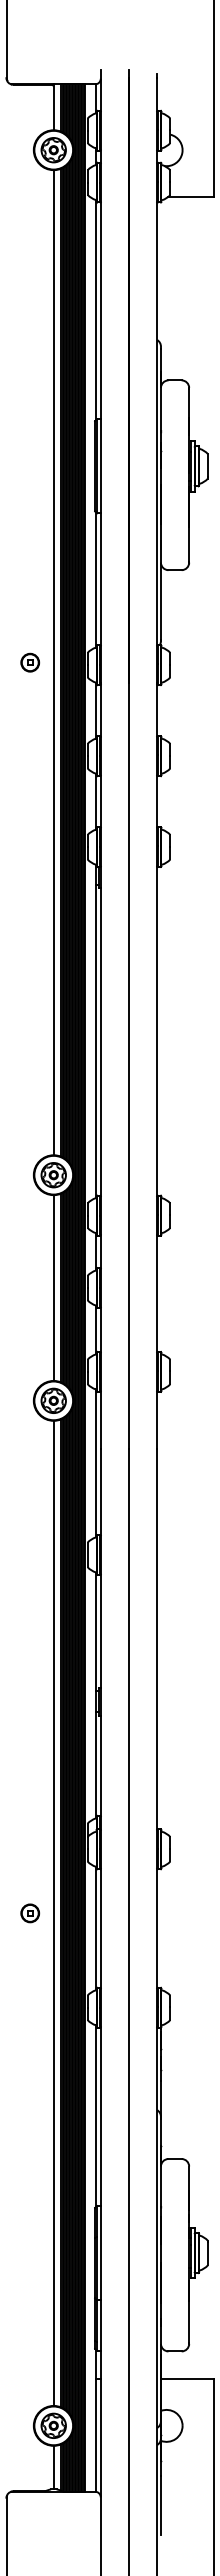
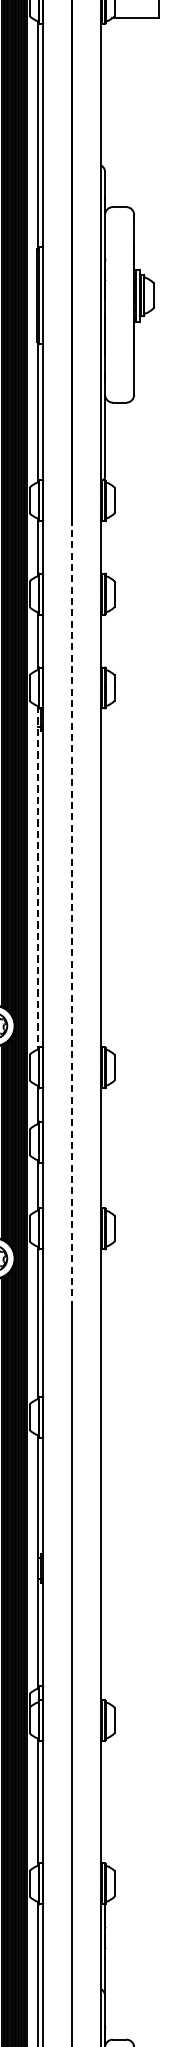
line: (96, 1031) -> (38, 877), solid -> dashed
line: (128, 1065) -> (71, 912), solid -> dashed

